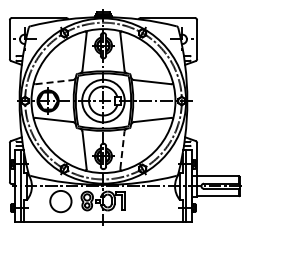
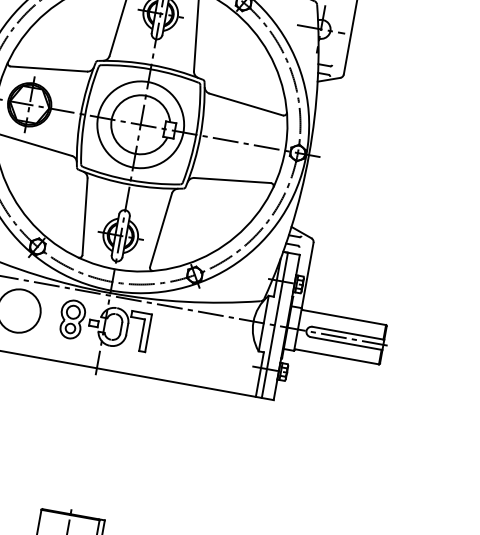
line: (54, 82) -> (49, 69), dashed -> solid
line: (122, 150) -> (161, 230), dashed -> solid

